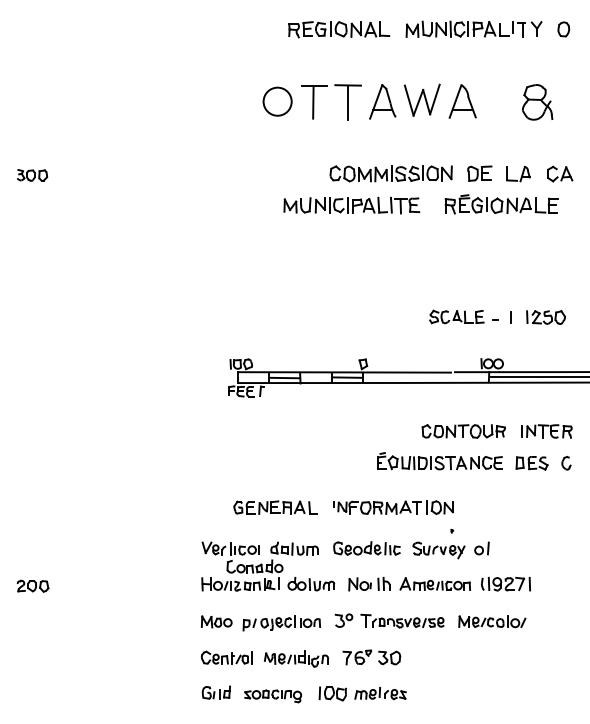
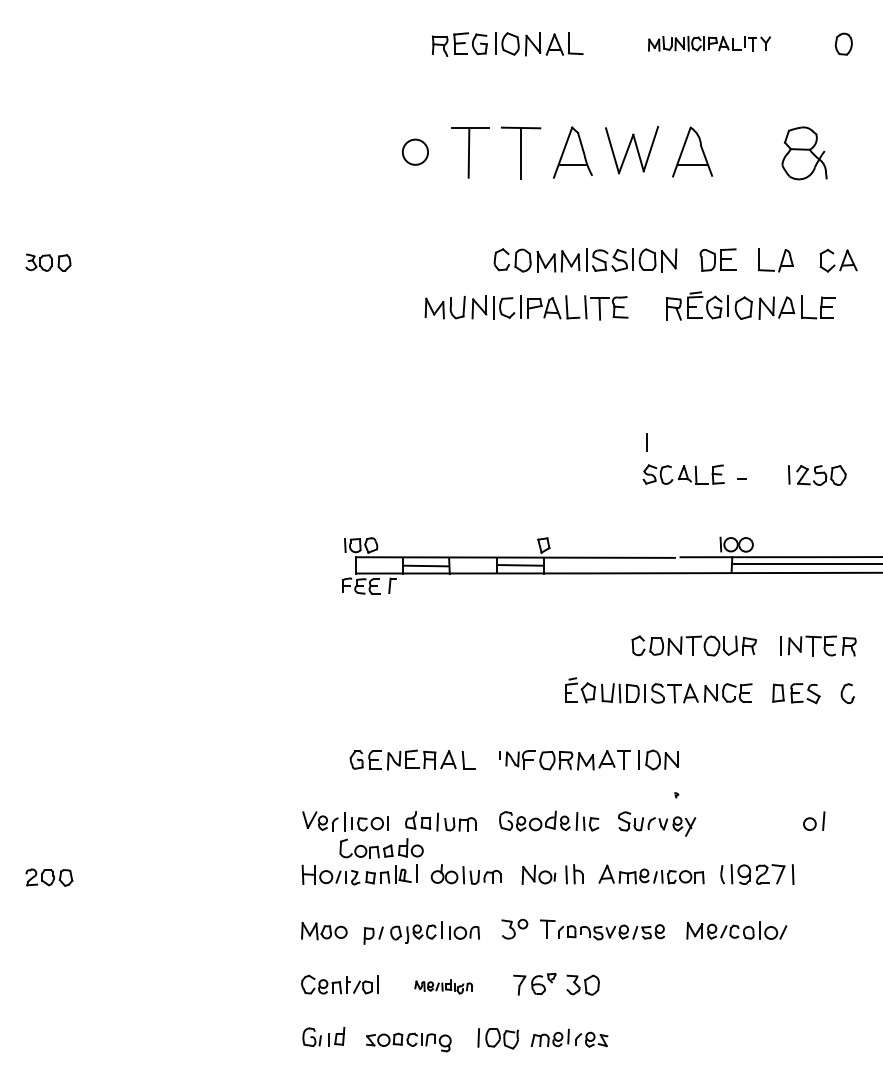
part: (473, 28) -> (708, 42), size x0.6
circle: (277, 101) -> (415, 152), size x0.6
line: (510, 317) -> (647, 442), moved
part: (481, 548) -> (813, 821), moved
part: (296, 658) -> (443, 985), size x0.6

